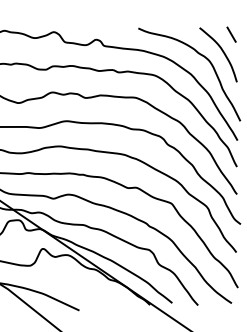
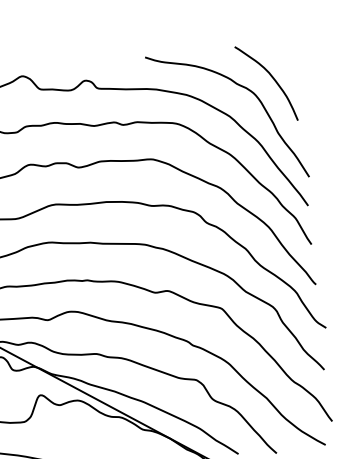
line: (231, 34) -> (282, 51), removed

